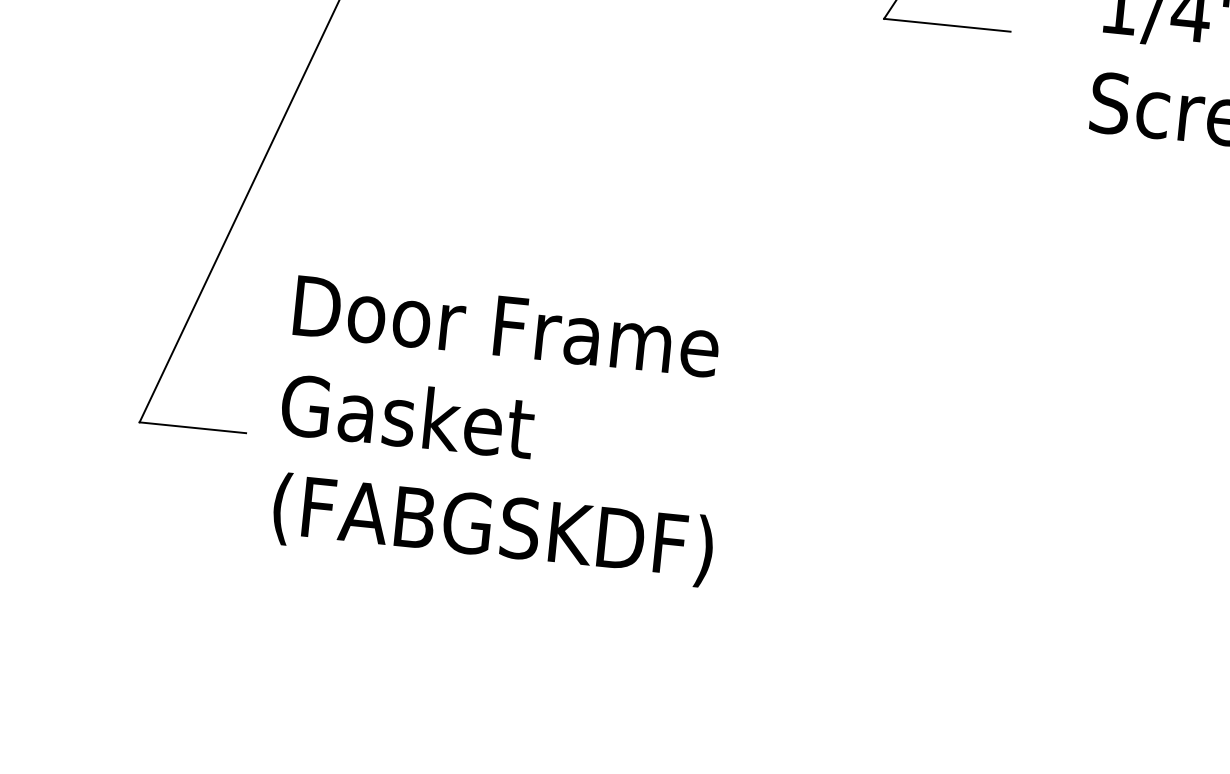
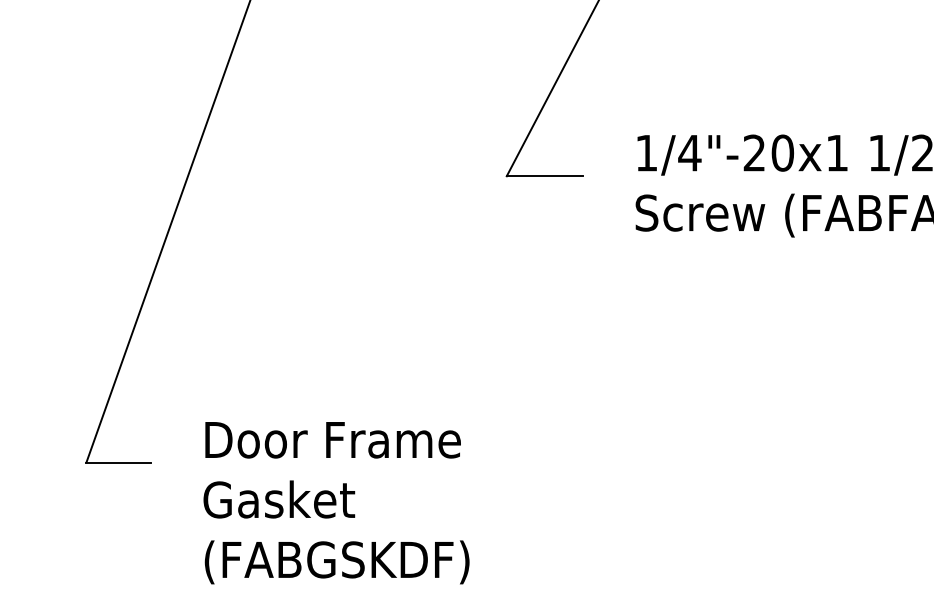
text: (501, 432) -> (336, 503), moved

